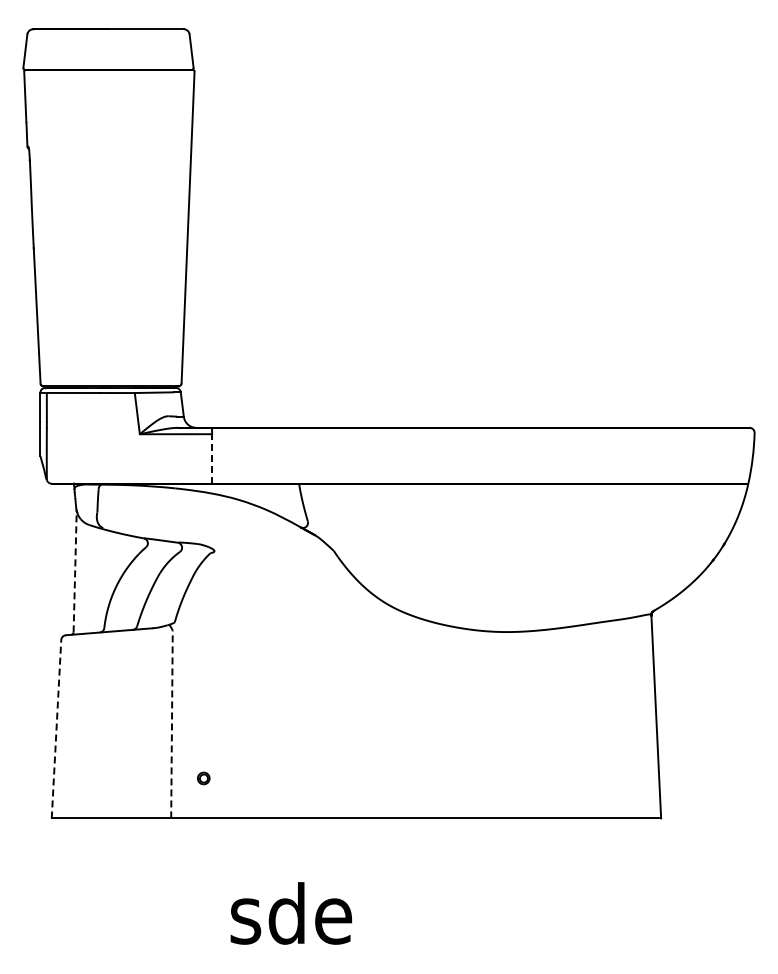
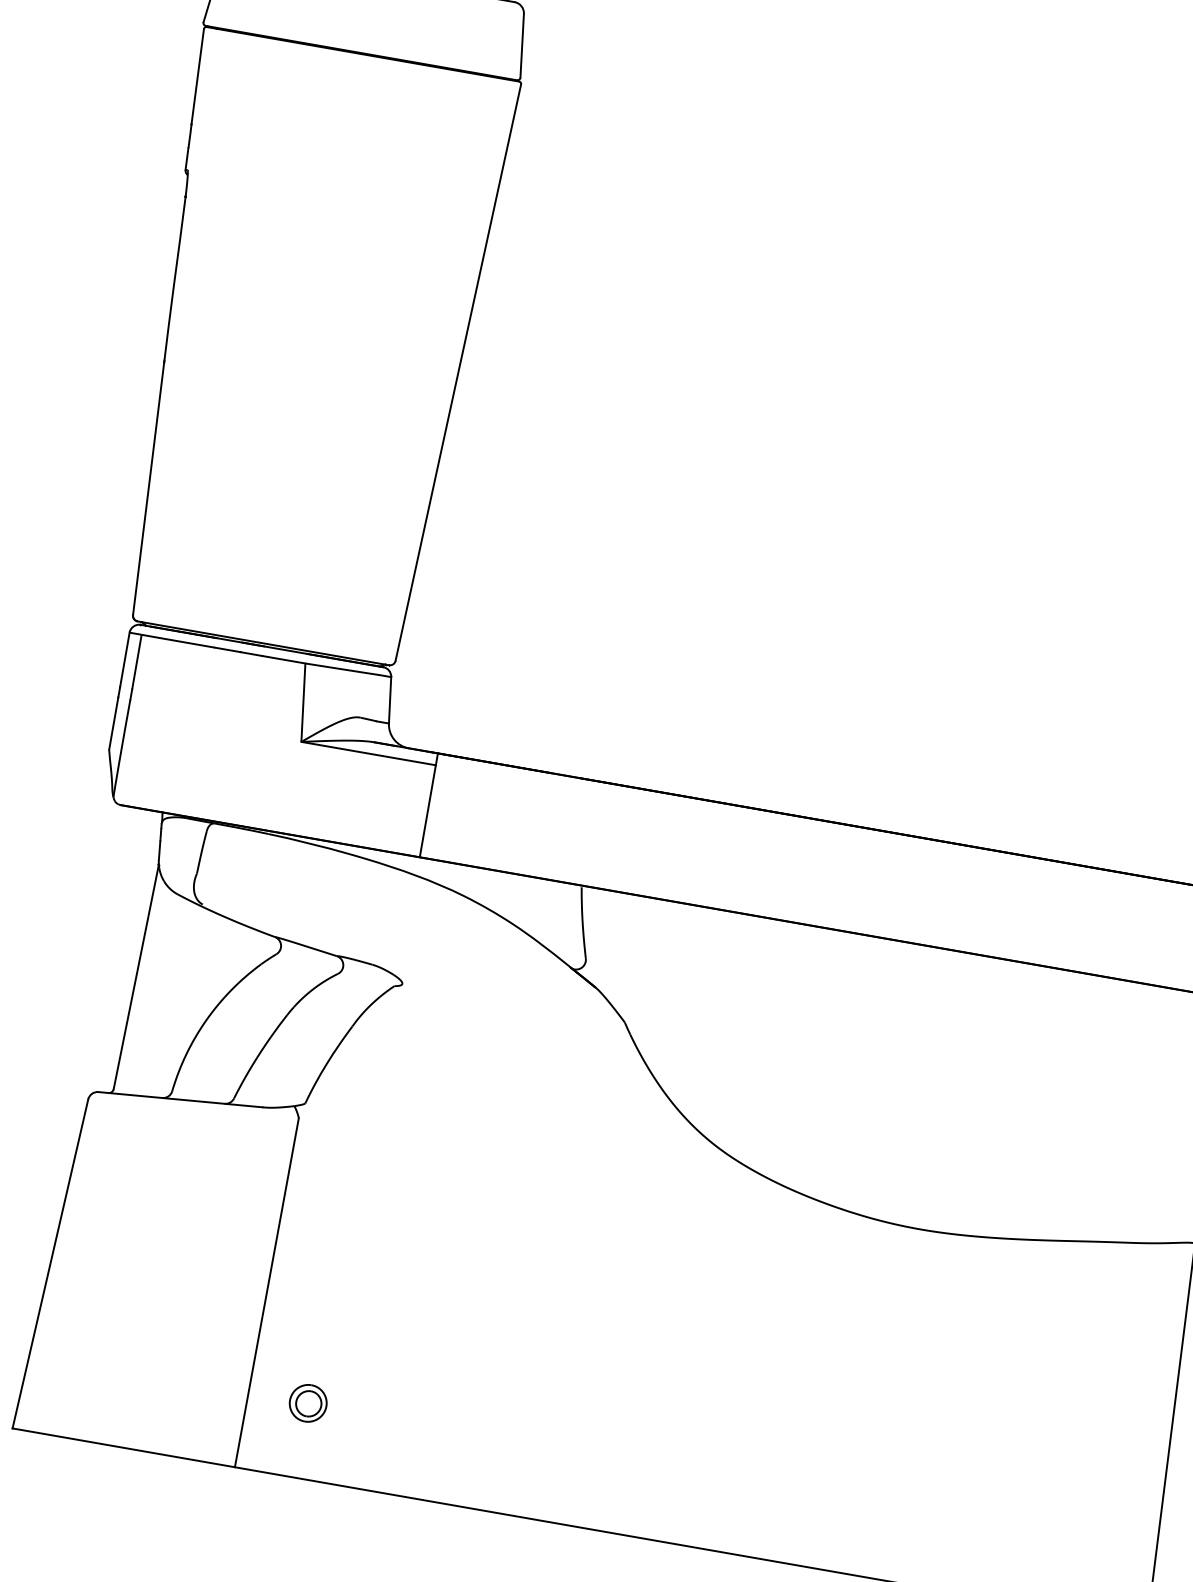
line: (212, 458) -> (428, 810), dashed -> solid
line: (75, 571) -> (137, 976), dashed -> solid
line: (171, 724) -> (266, 1292), dashed -> solid
line: (56, 728) -> (50, 1262), dashed -> solid
part: (203, 778) -> (308, 1403), size x1.67

